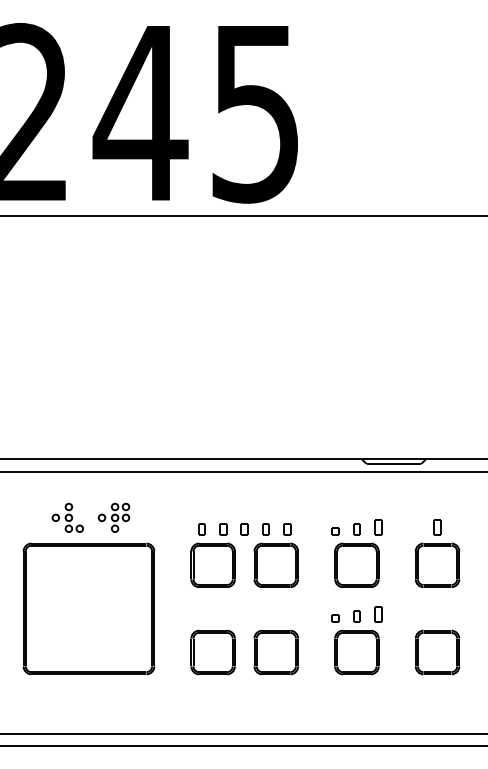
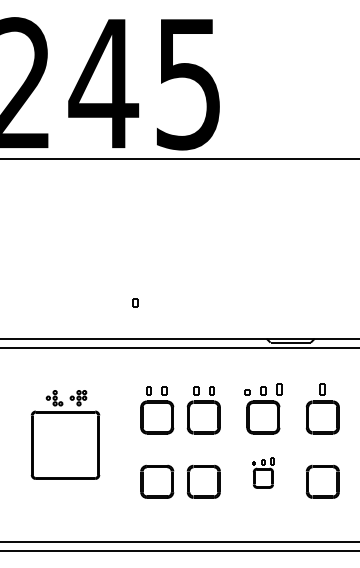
part: (244, 528) -> (135, 302), moved
part: (88, 588) -> (65, 434), size x0.7
part: (357, 639) -> (263, 472), size x0.6

